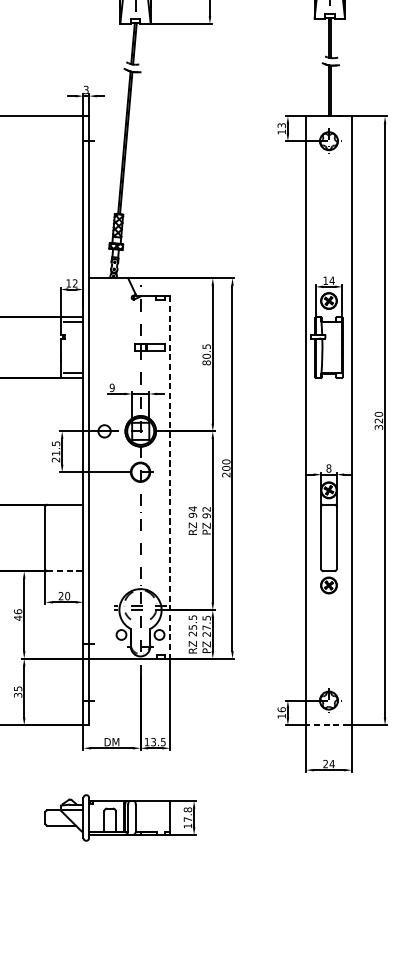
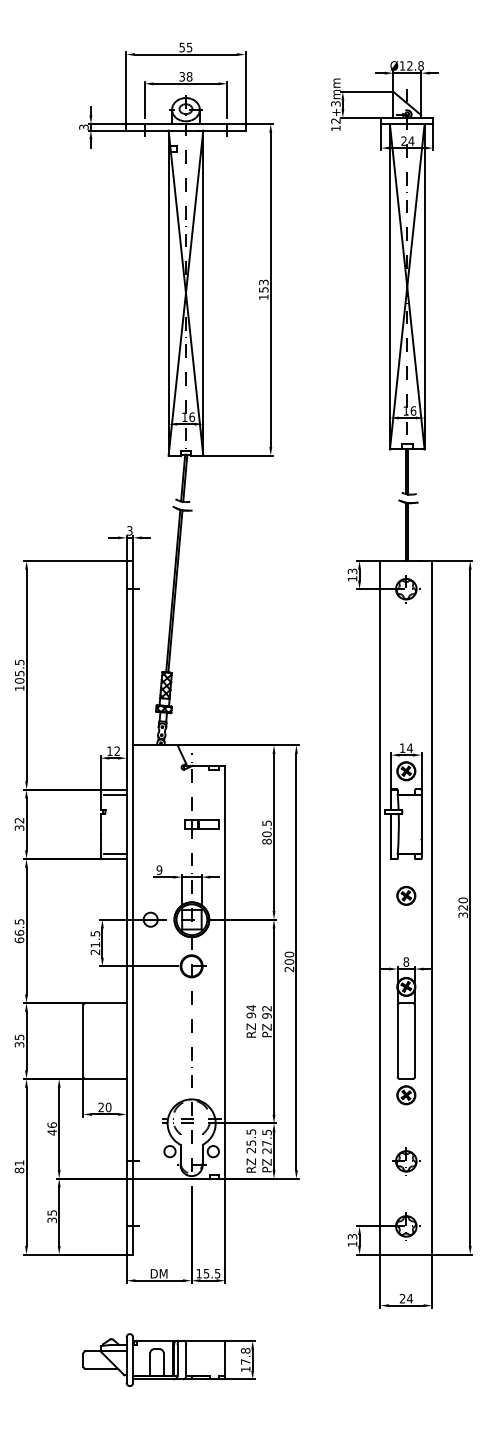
part: (329, 410) -> (406, 895), added
line: (170, 477) -> (225, 972), dashed -> solid
line: (65, 571) -> (106, 1079), dashed -> solid
part: (329, 643) -> (406, 1161), added
text: (281, 709) -> (352, 1236), 16 -> 13
line: (329, 725) -> (406, 1254), dashed -> solid
text: (153, 741) -> (206, 1272), 13.5 -> 15.5

